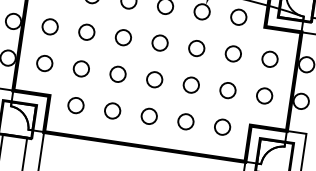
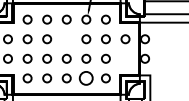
circle: (159, 43) -> (66, 39), removed
circle: (264, 95) -> (125, 58), removed
circle: (186, 121) -> (86, 78), size x1.6

